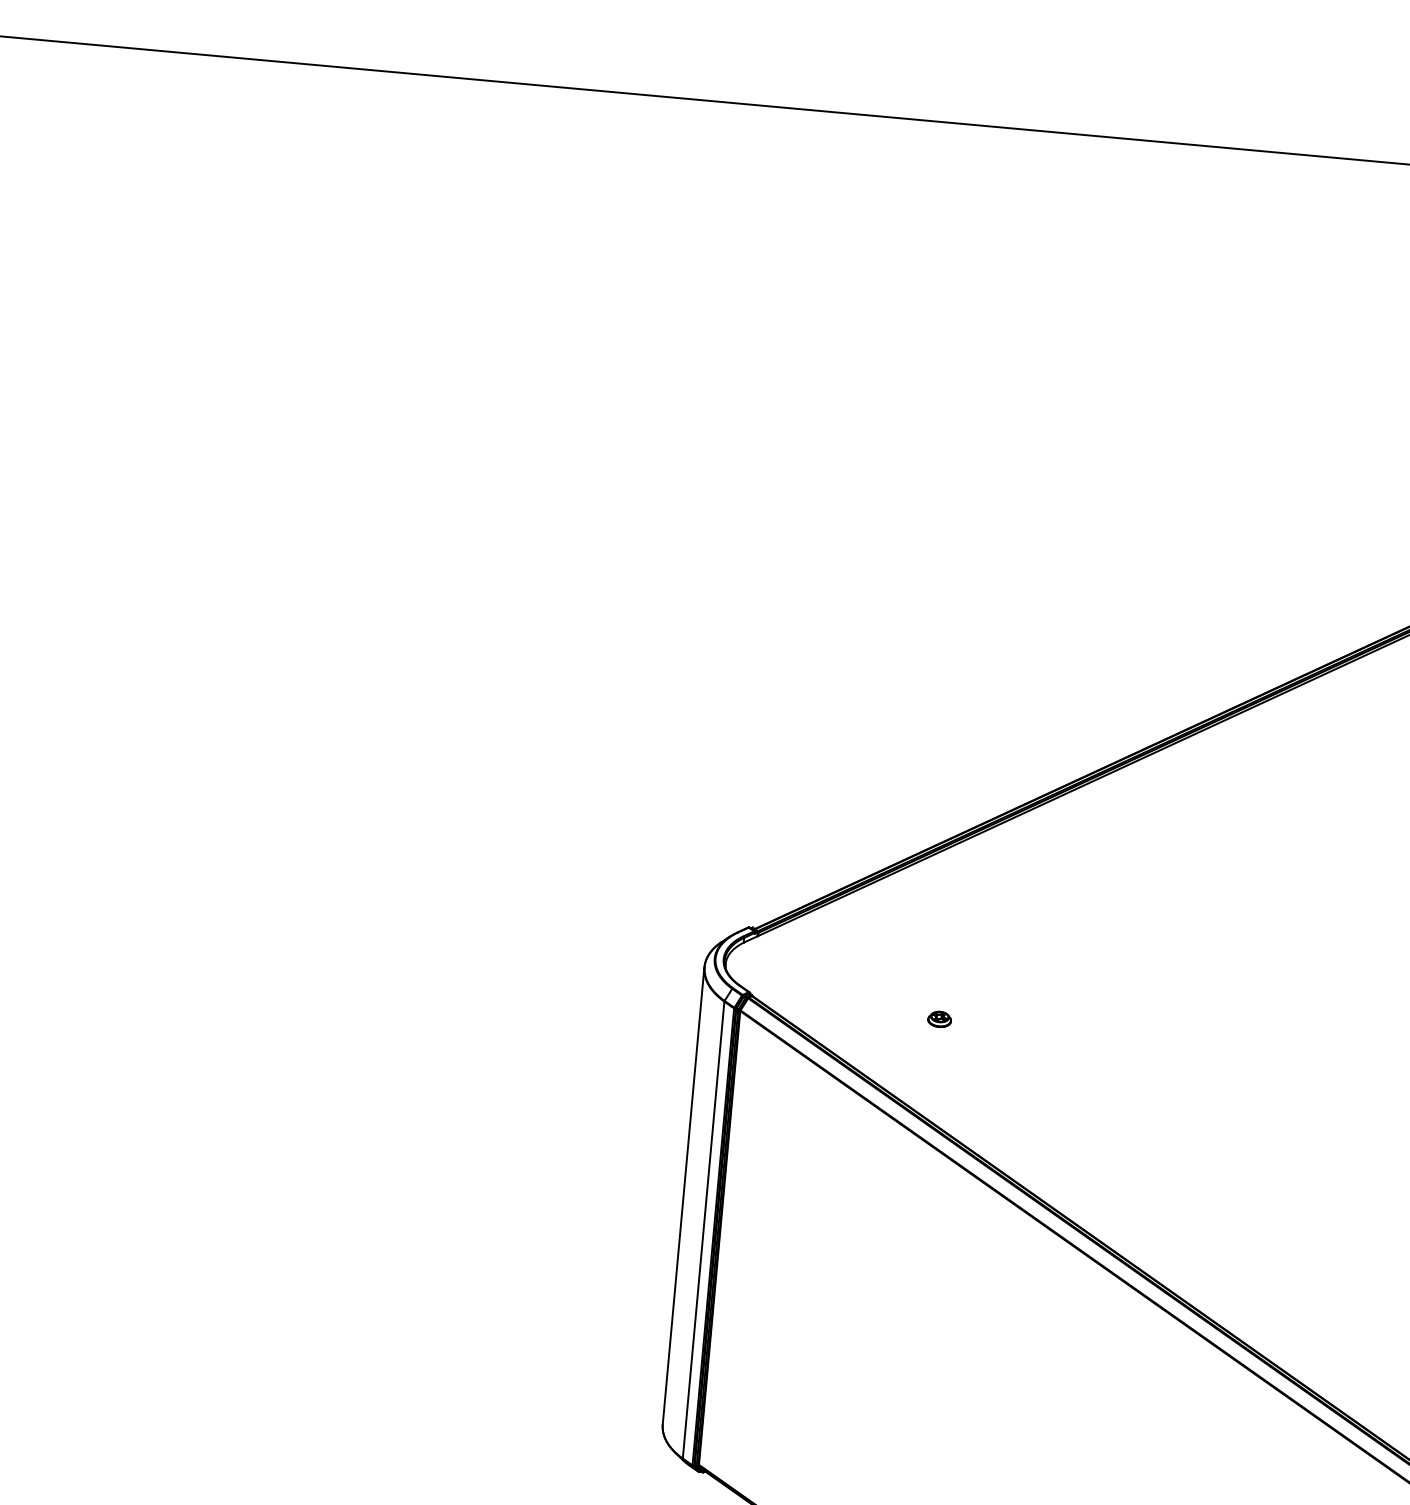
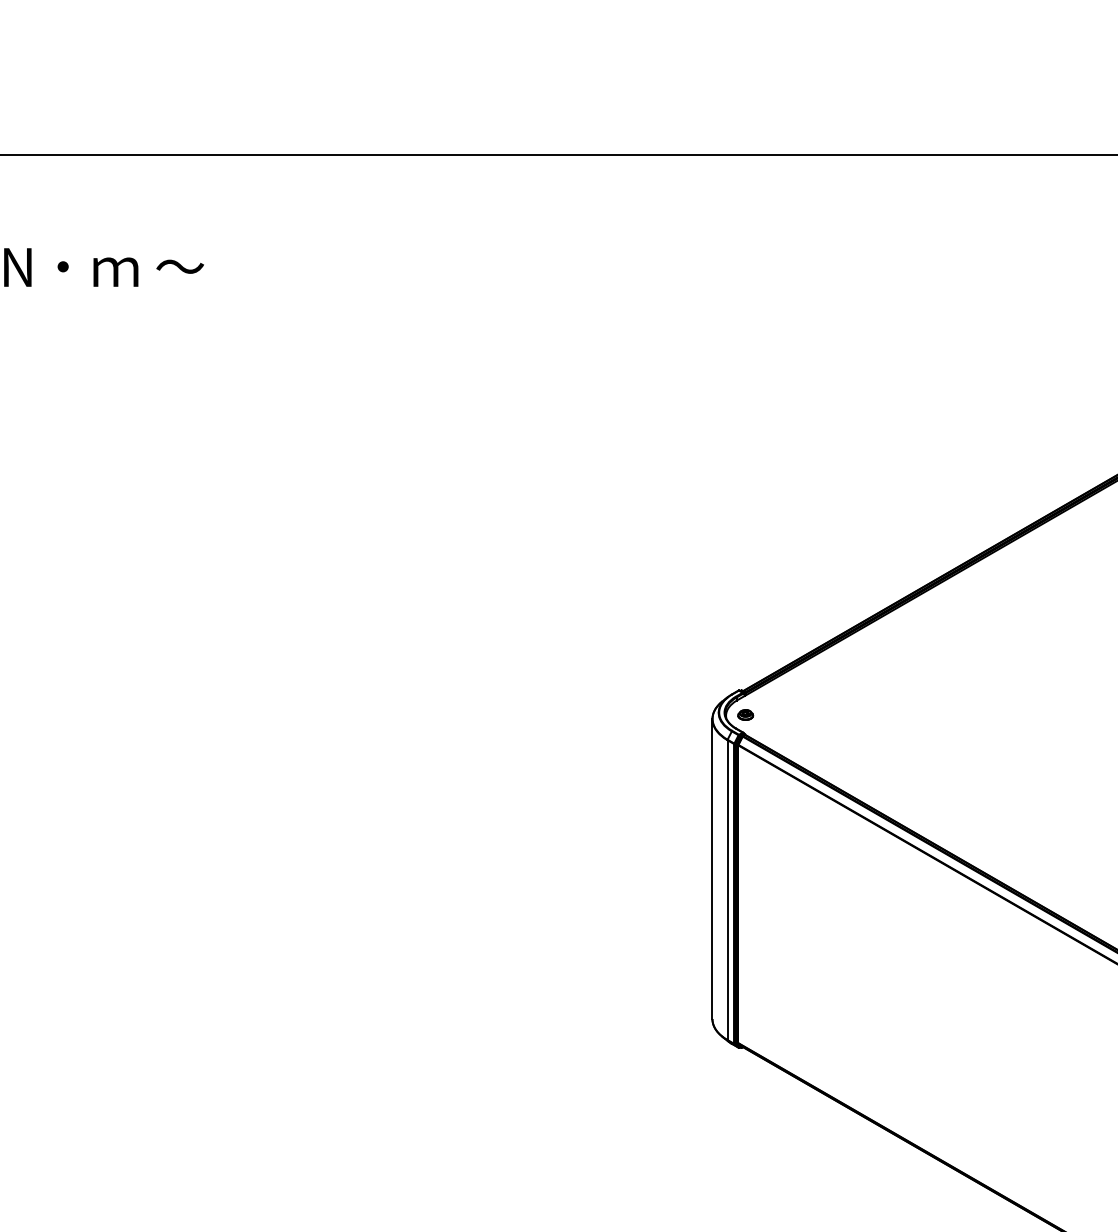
part: (939, 1018) -> (745, 714), moved

